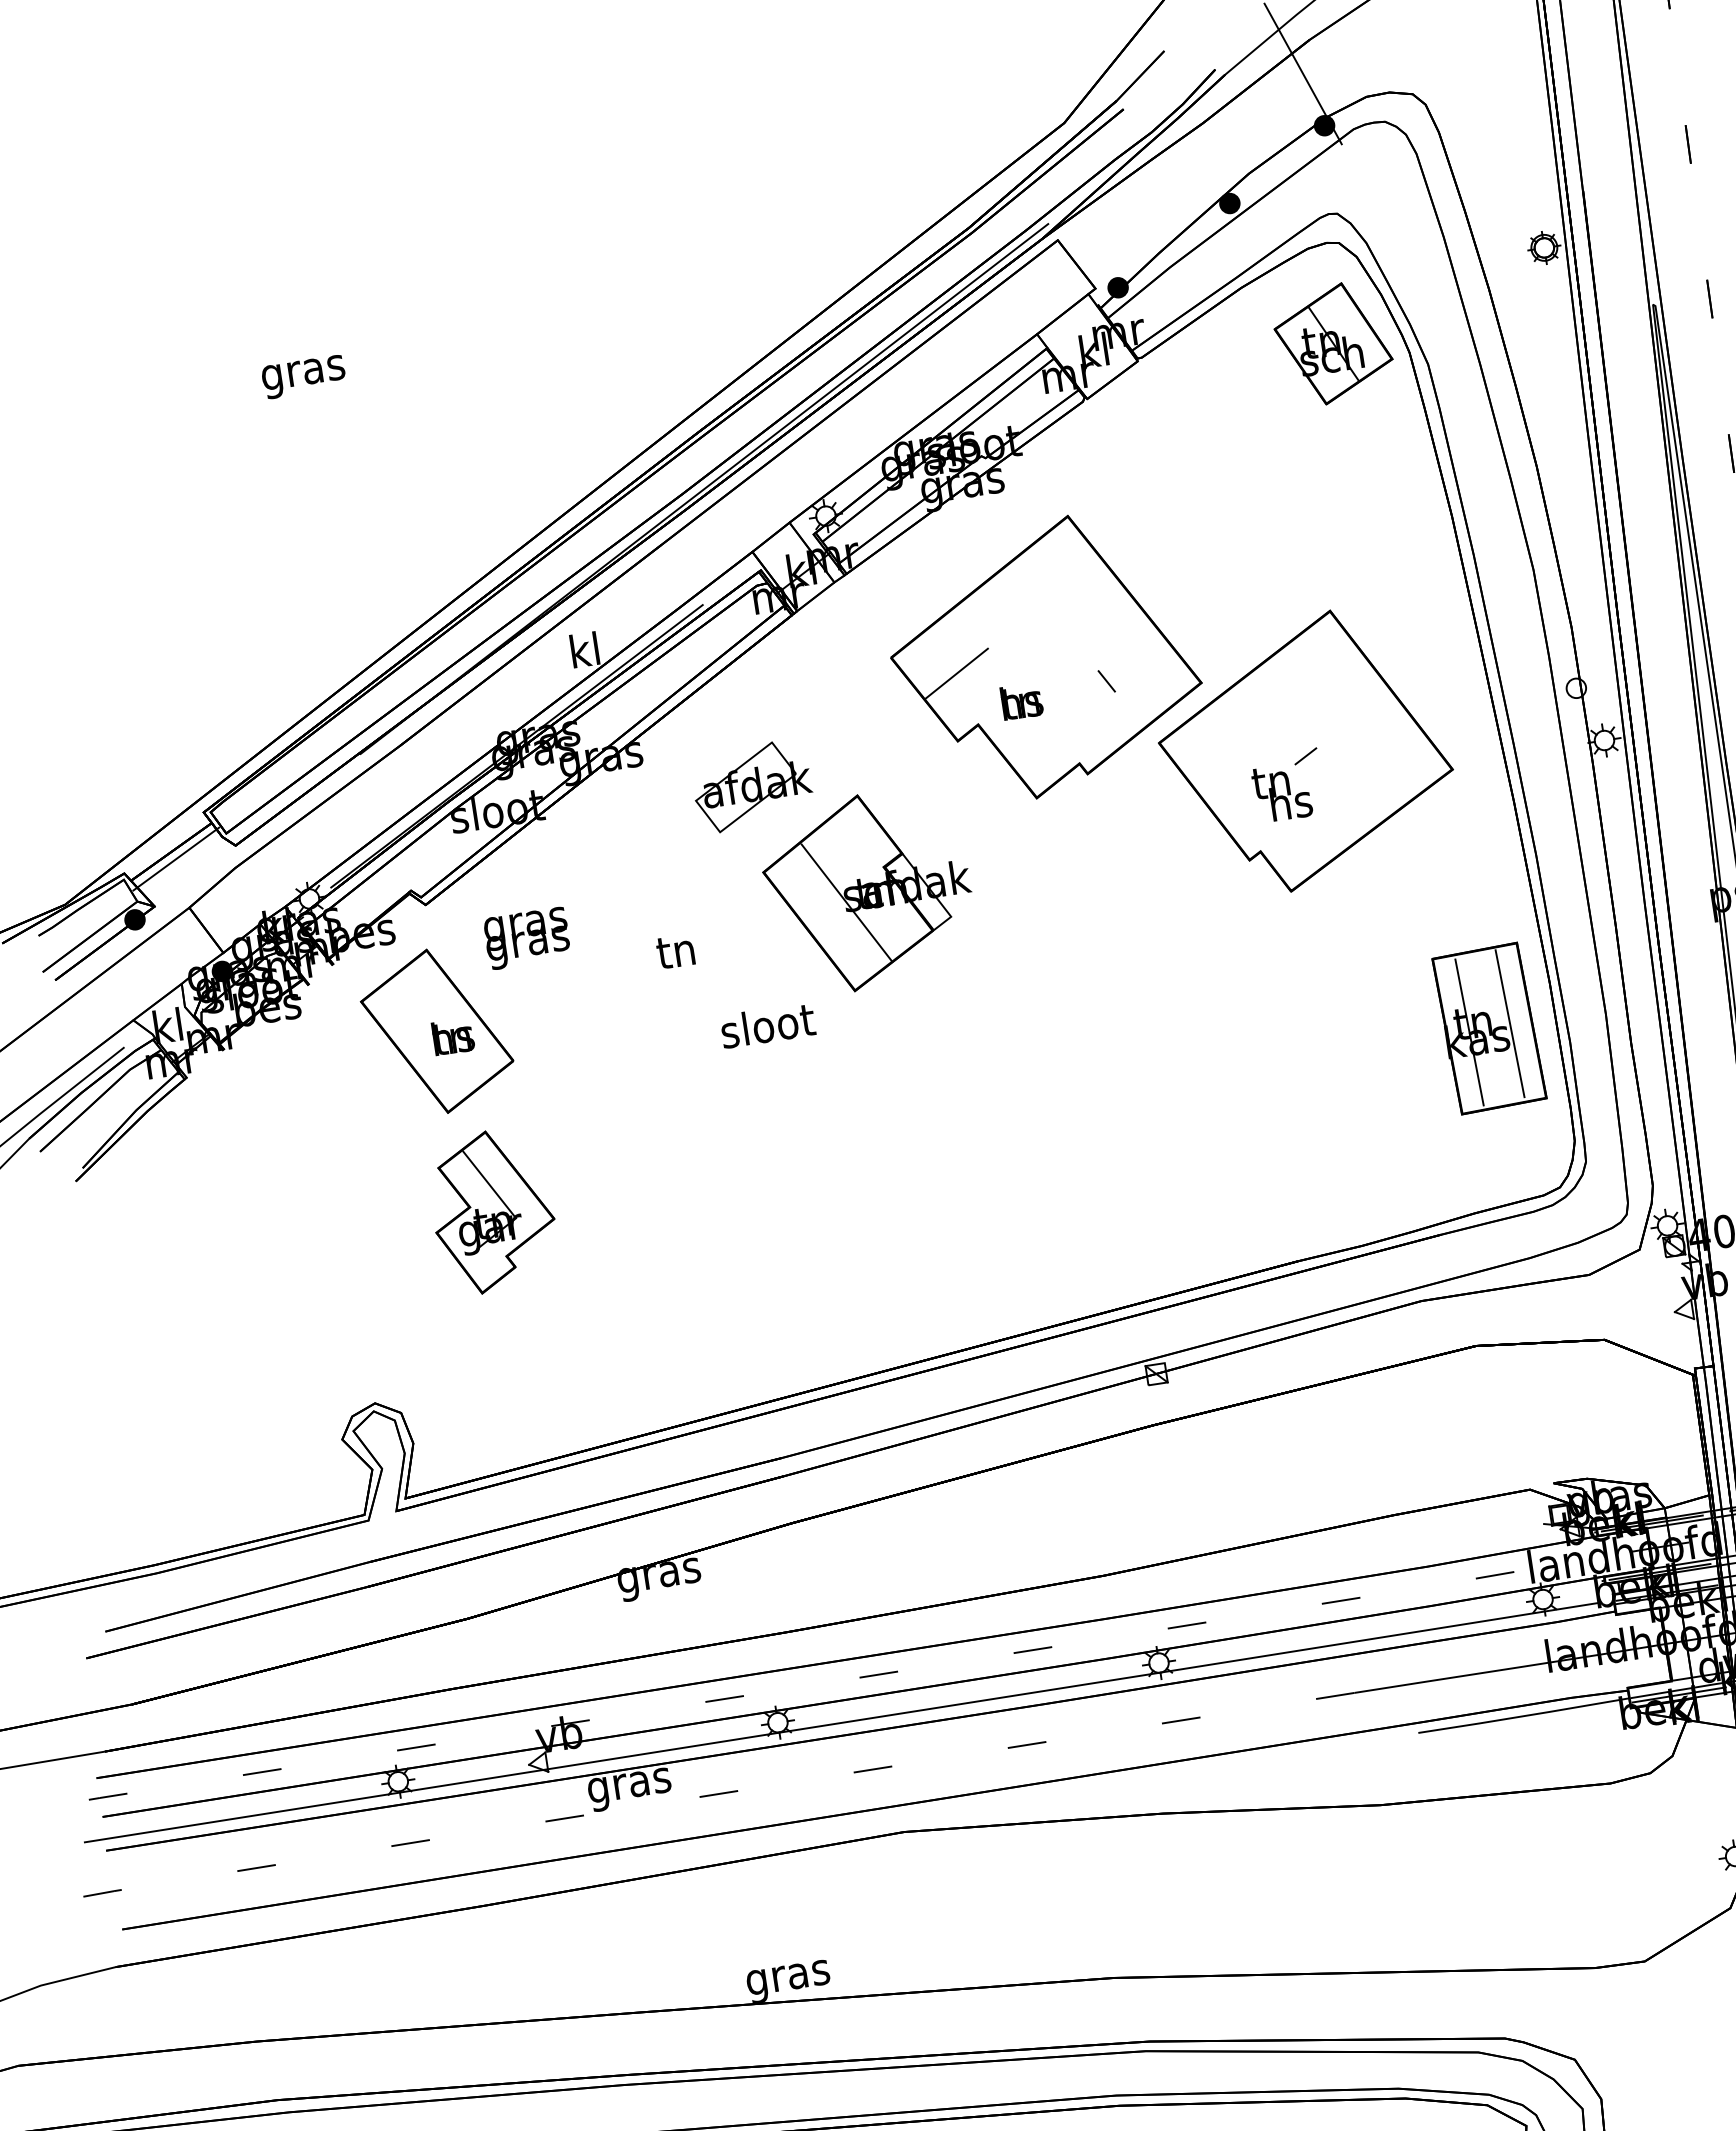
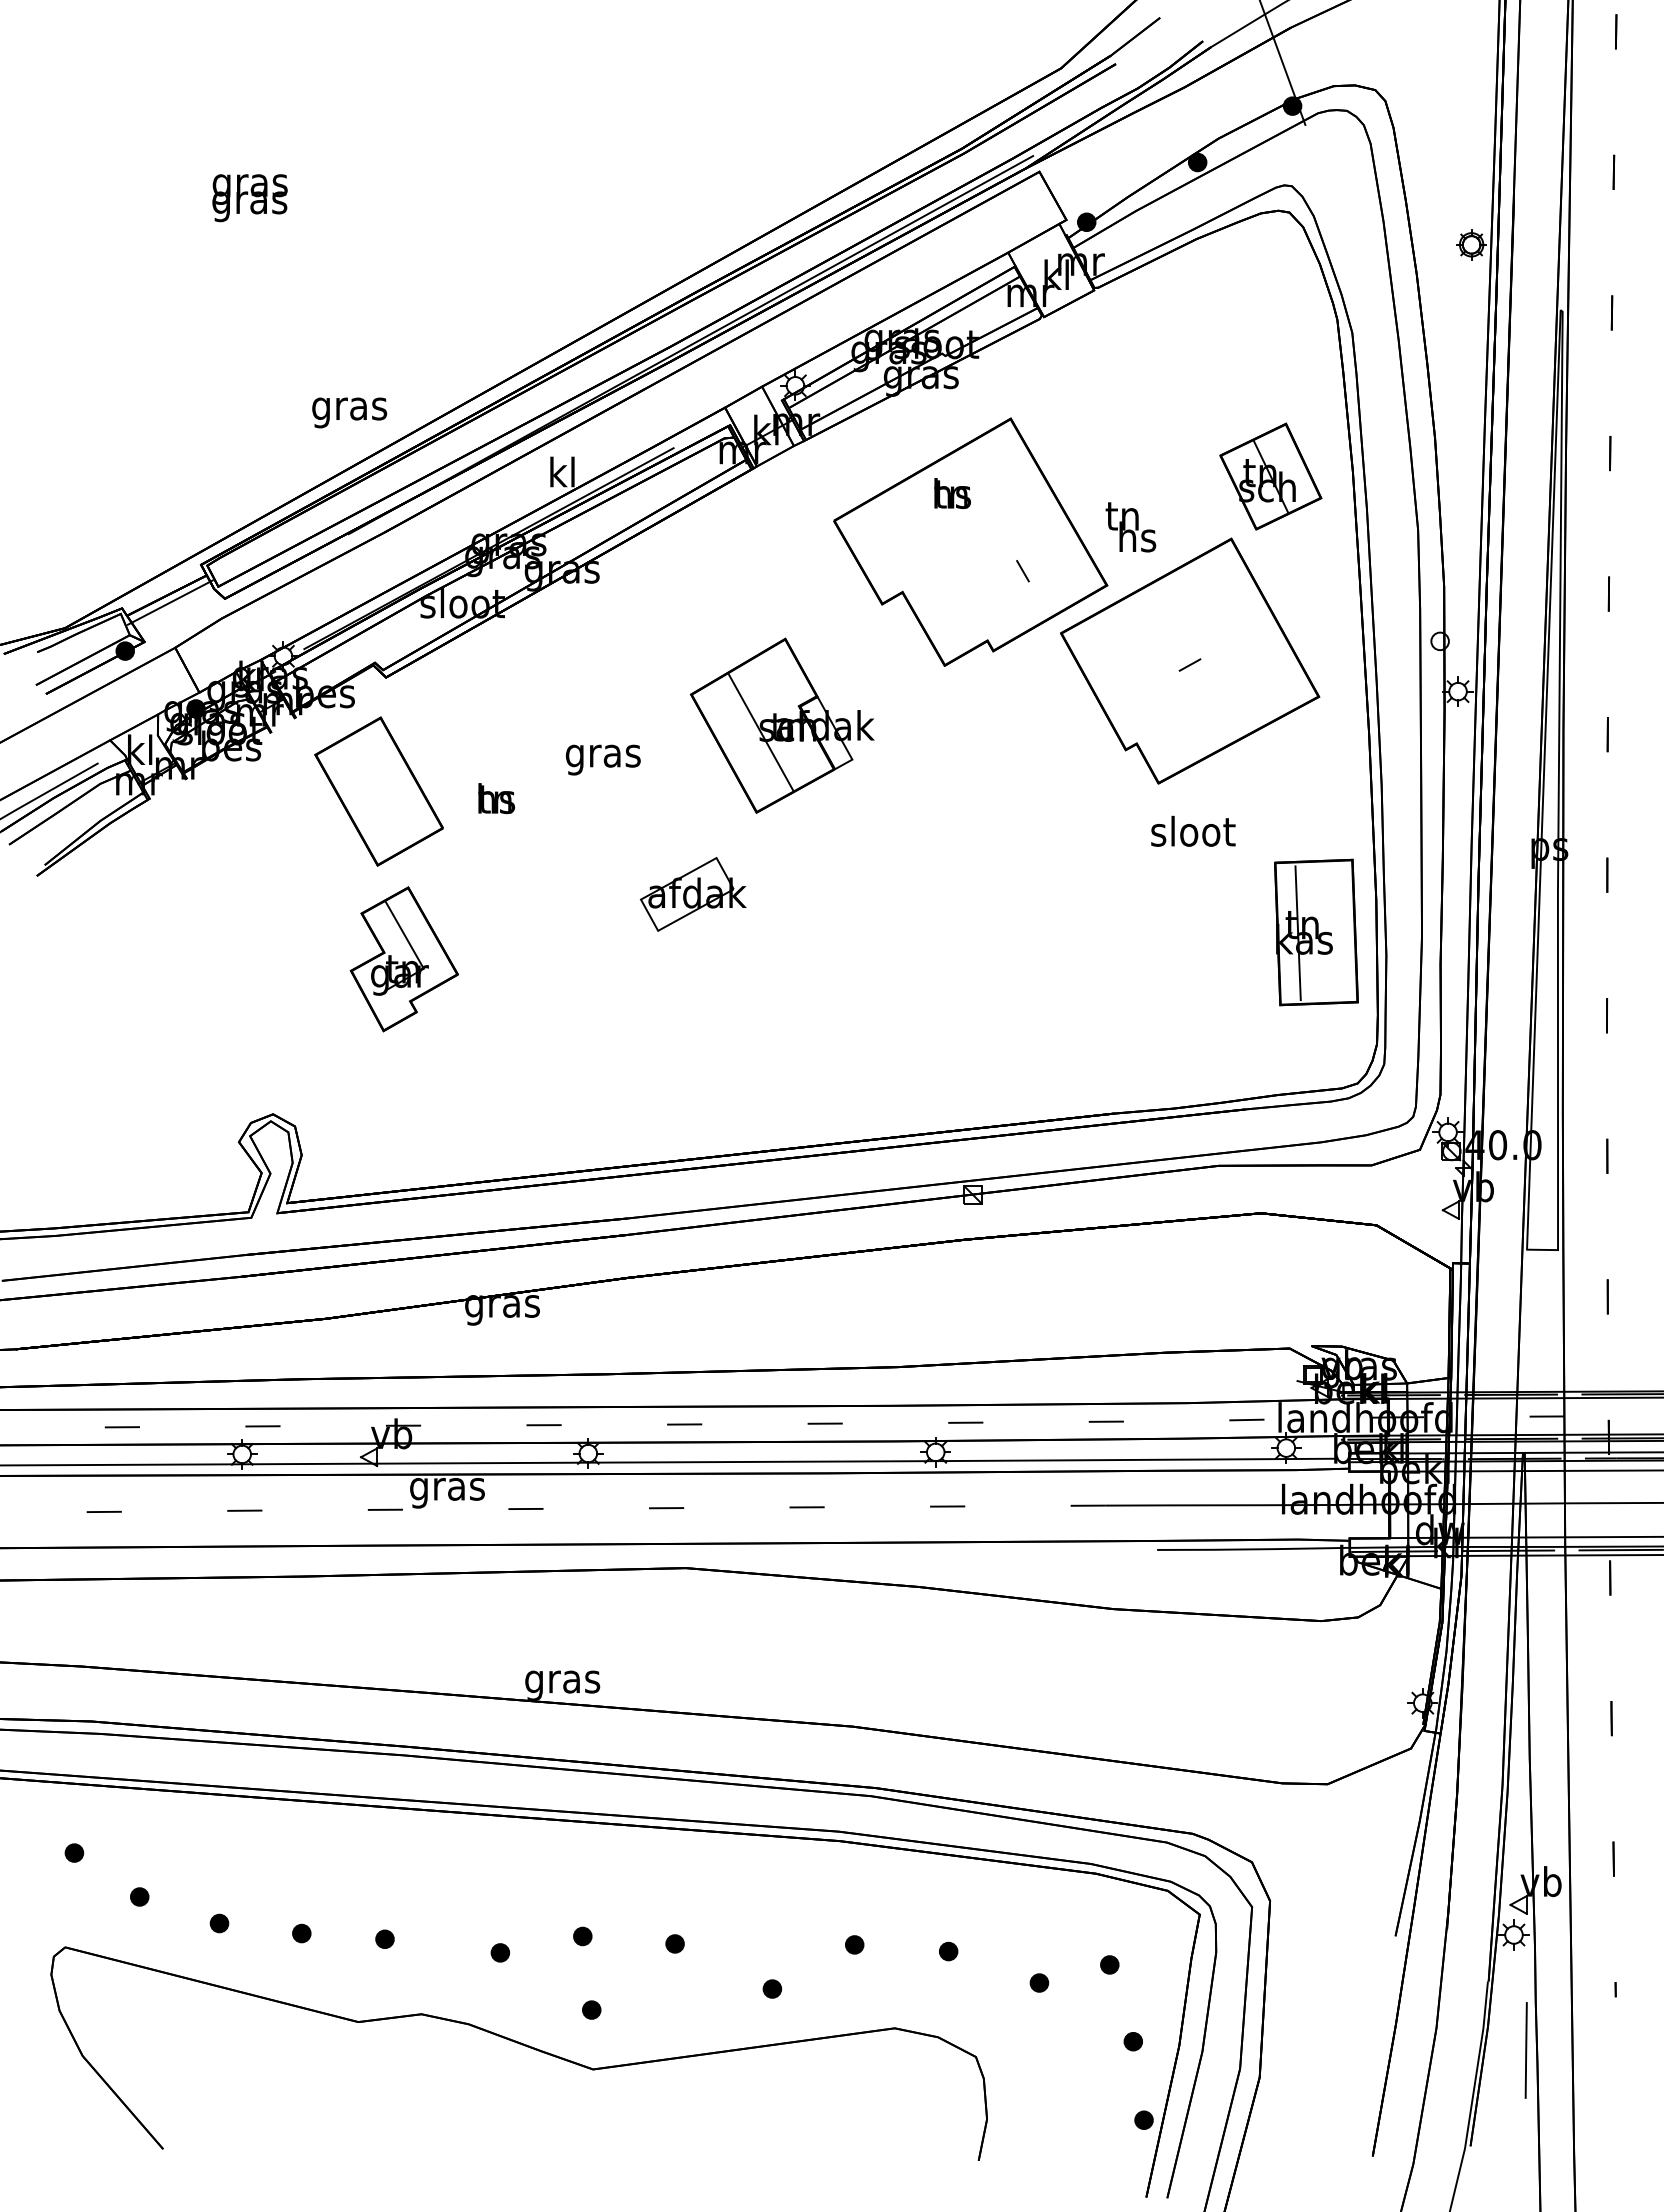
part: (1333, 343) -> (1270, 476), moved
text: (303, 376) -> (349, 412), moved
line: (956, 673) -> (890, 543), removed
text: (1021, 701) -> (952, 493), moved
part: (751, 786) -> (692, 894), moved
text: (1281, 793) -> (1130, 527), moved
text: (526, 938) -> (249, 198), moved
text: (676, 956) -> (602, 757), tn -> gras
line: (1510, 1023) -> (1335, 930), removed
text: (767, 1024) -> (1193, 830), moved
text: (453, 1036) -> (496, 798), moved

